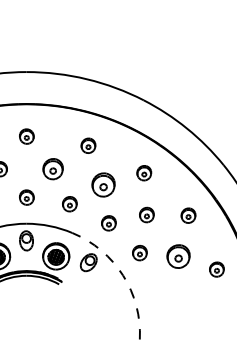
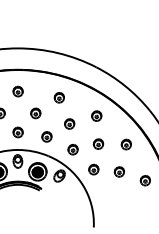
part: (52, 169) -> (35, 113), size x0.71
part: (103, 184) -> (69, 123), size x0.62
part: (176, 255) -> (118, 171), size x0.62
arc: (122, 275) -> (82, 184), dashed -> solid

